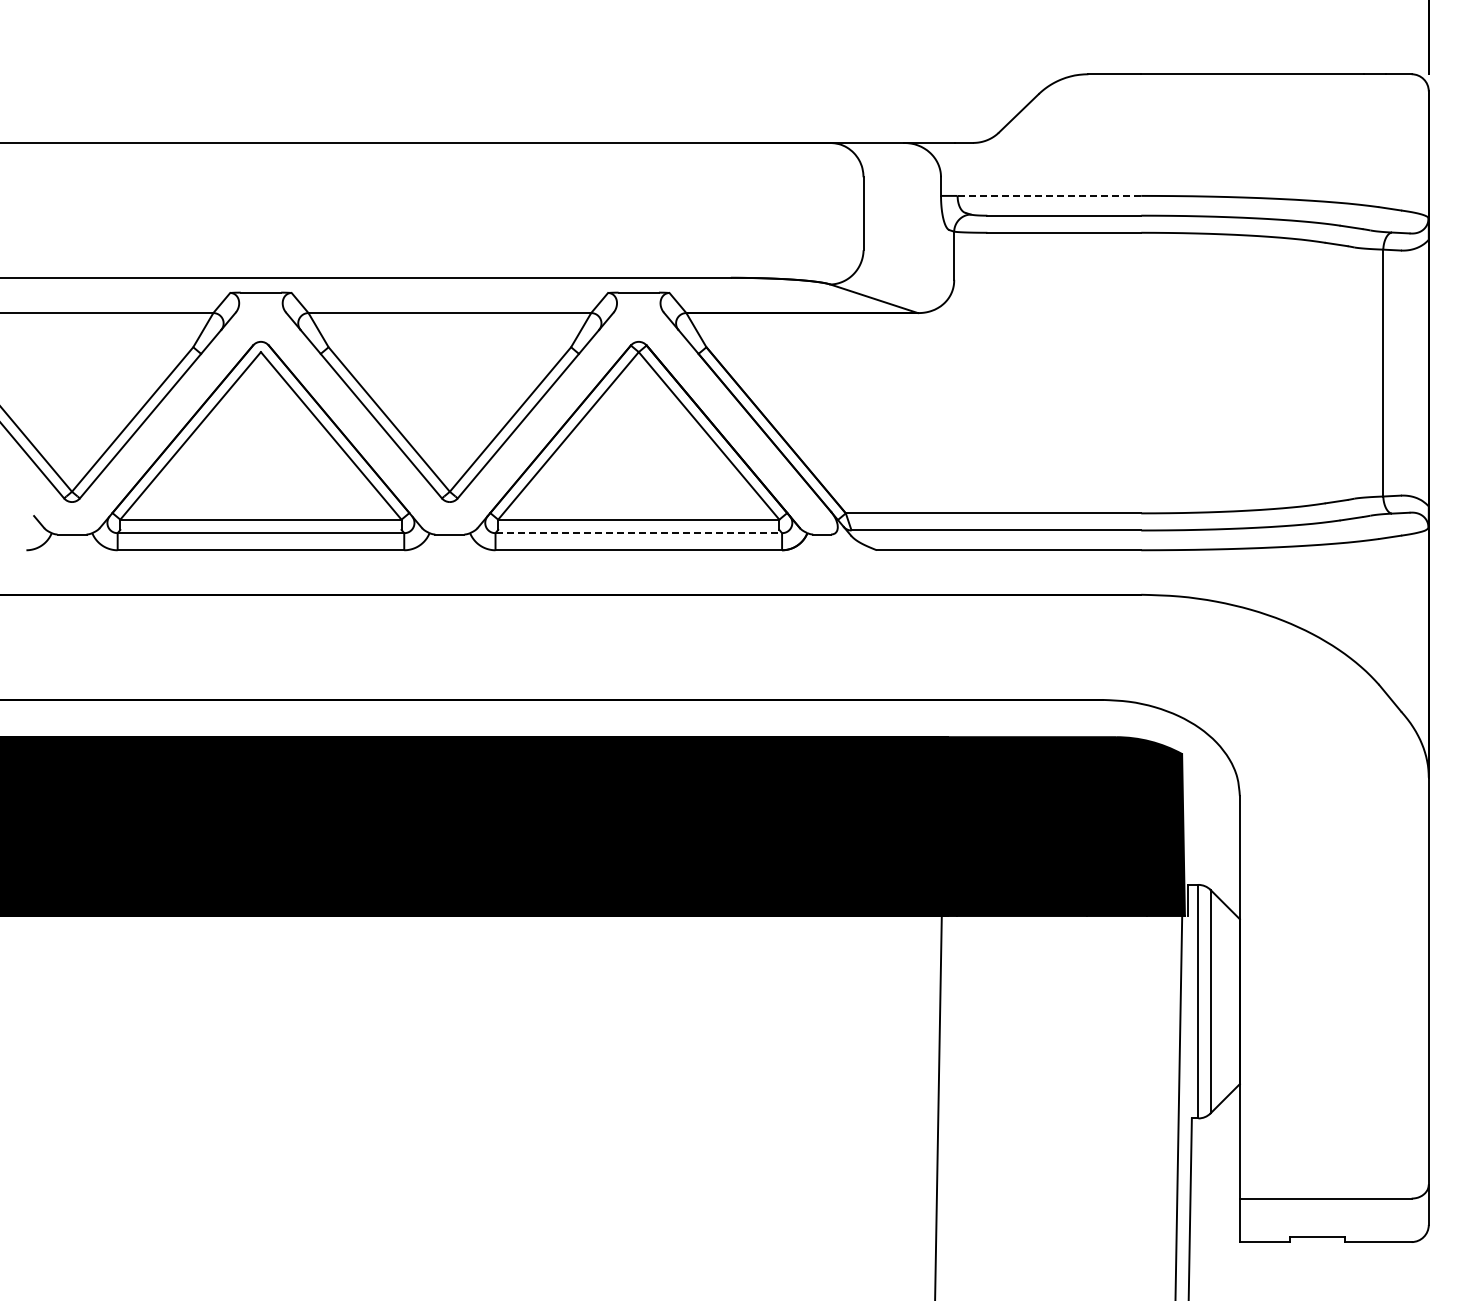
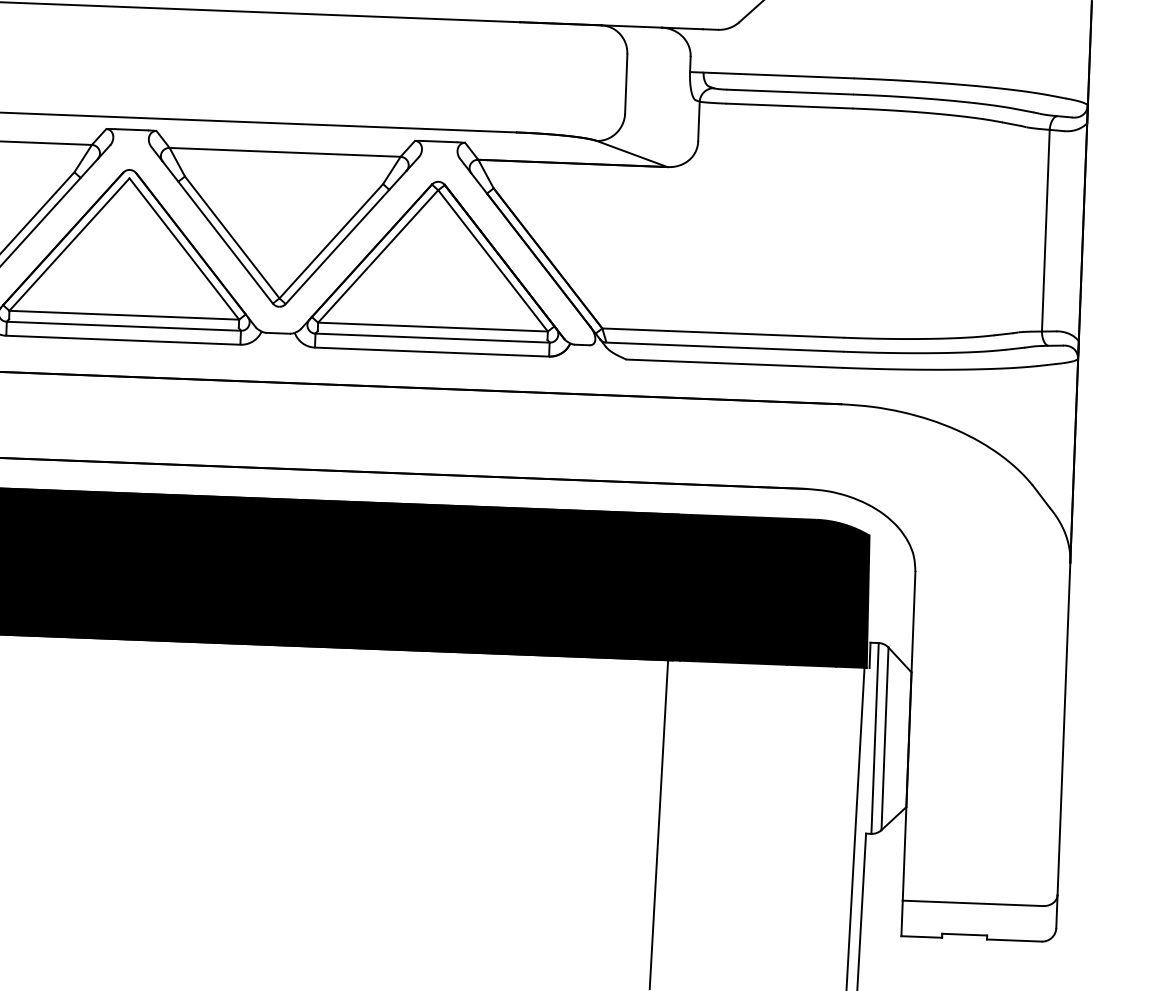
line: (1049, 195) -> (778, 75), dashed -> solid
line: (639, 533) -> (433, 338), dashed -> solid

